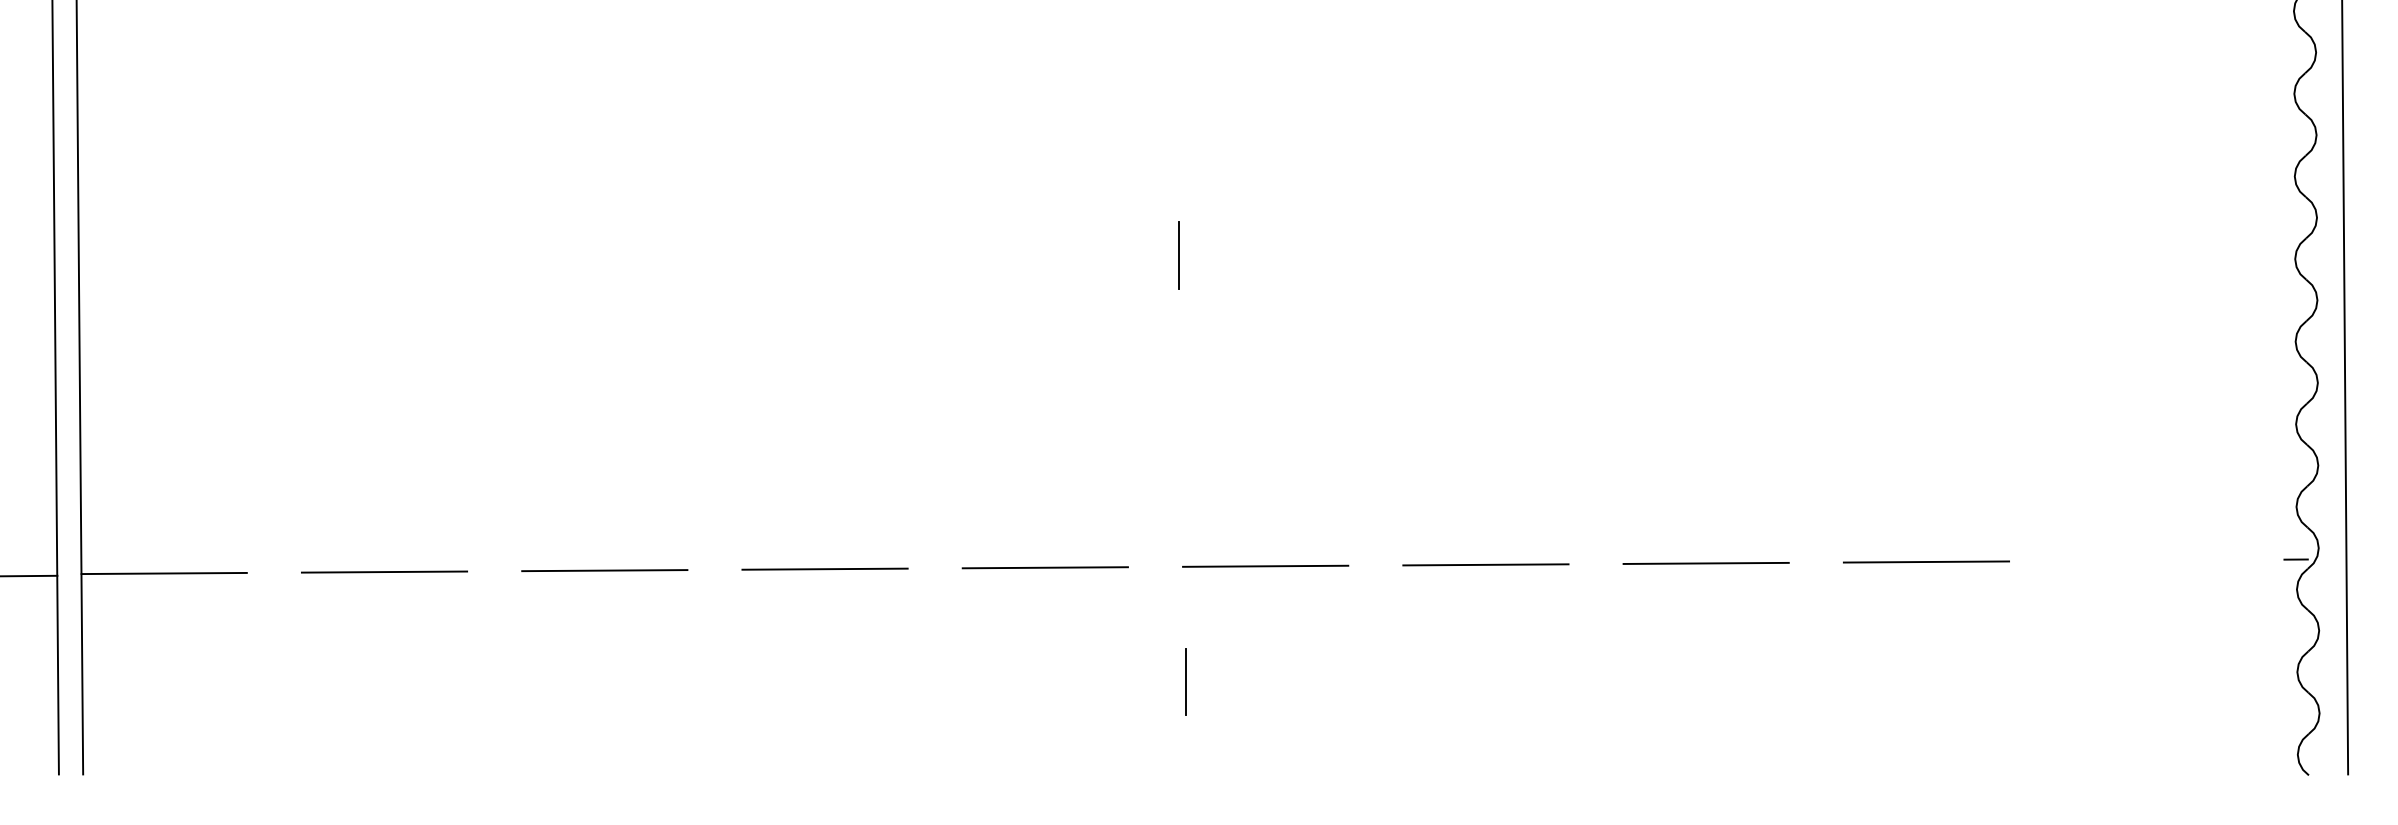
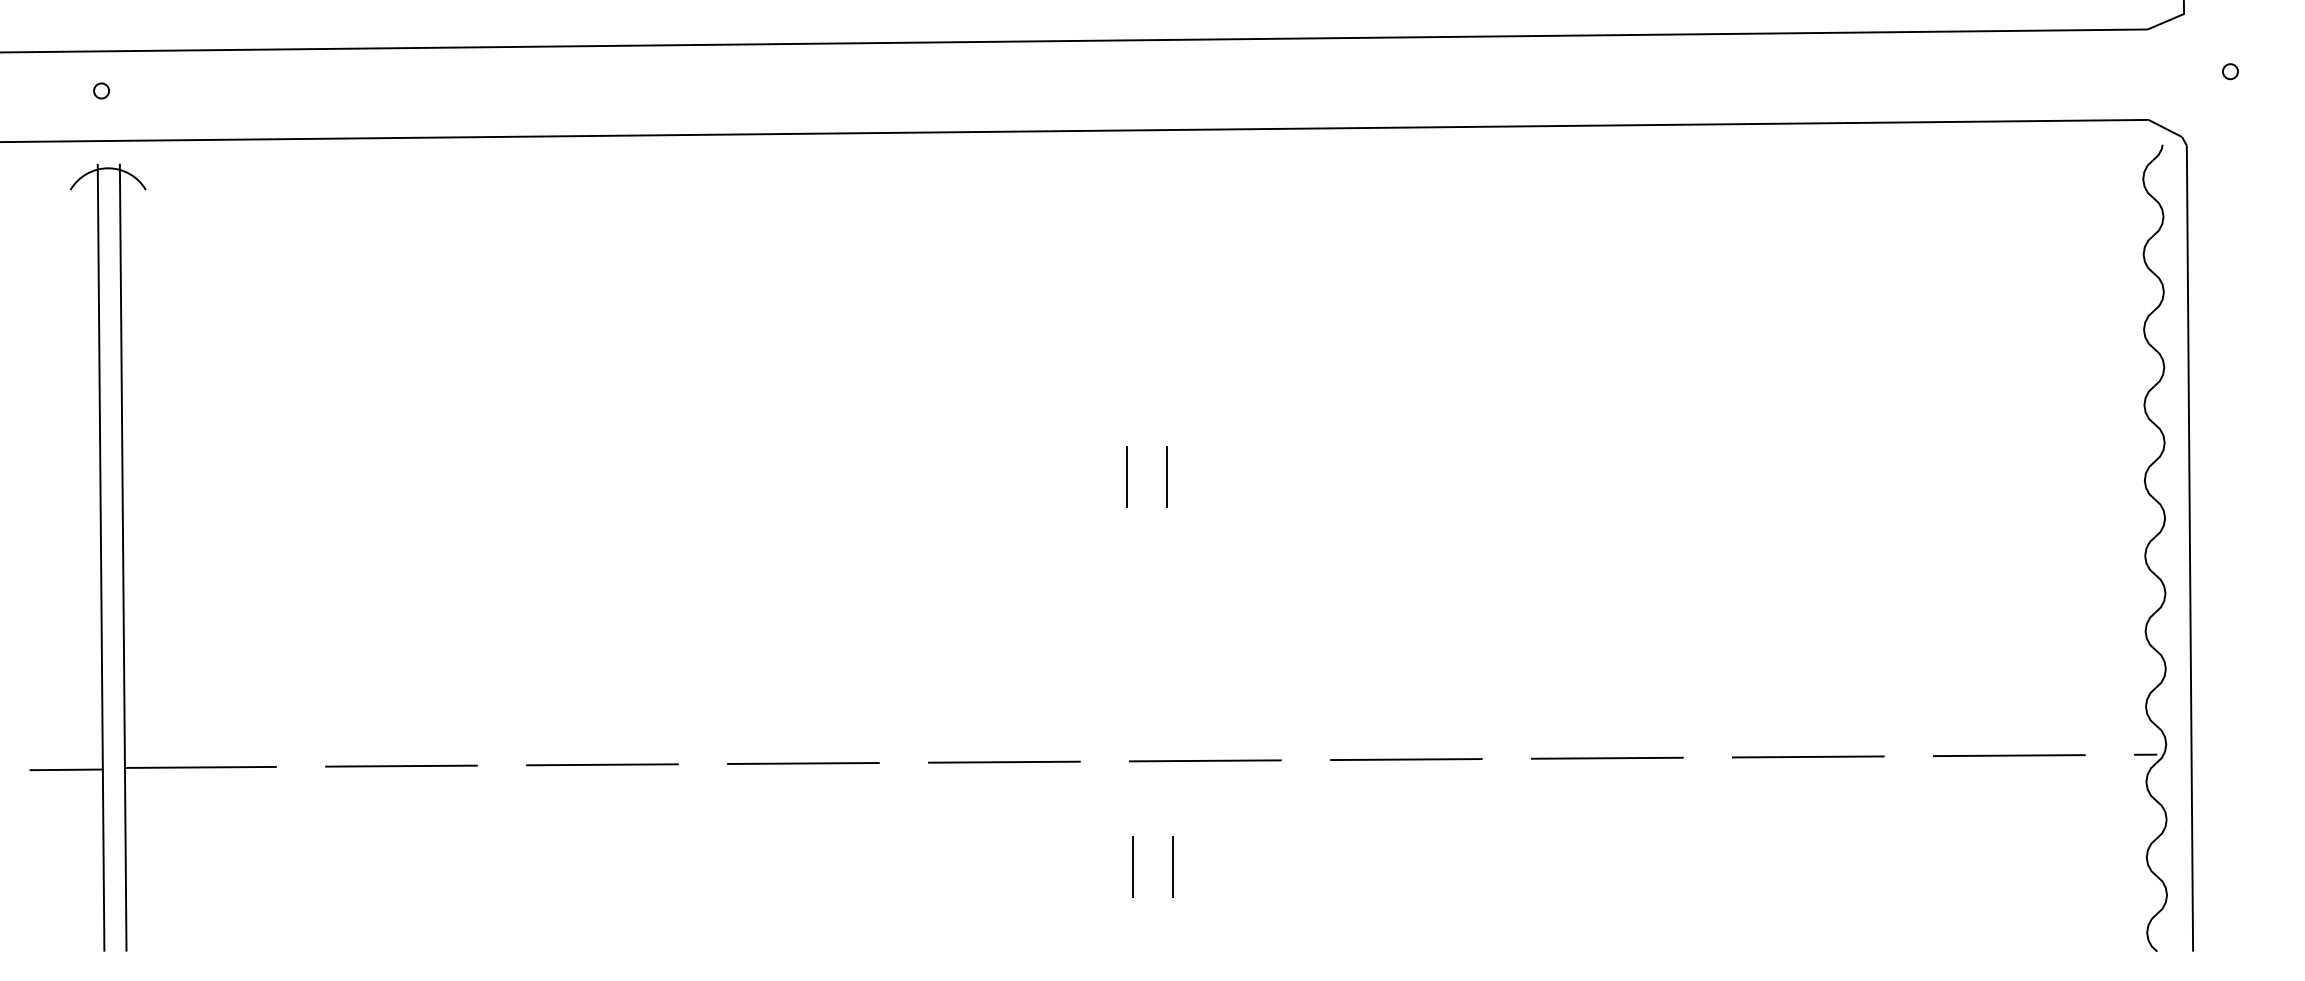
line: (1223, 255) -> (1166, 477), added
line: (2145, 560) -> (2008, 755), added
line: (1229, 682) -> (1172, 866), added

